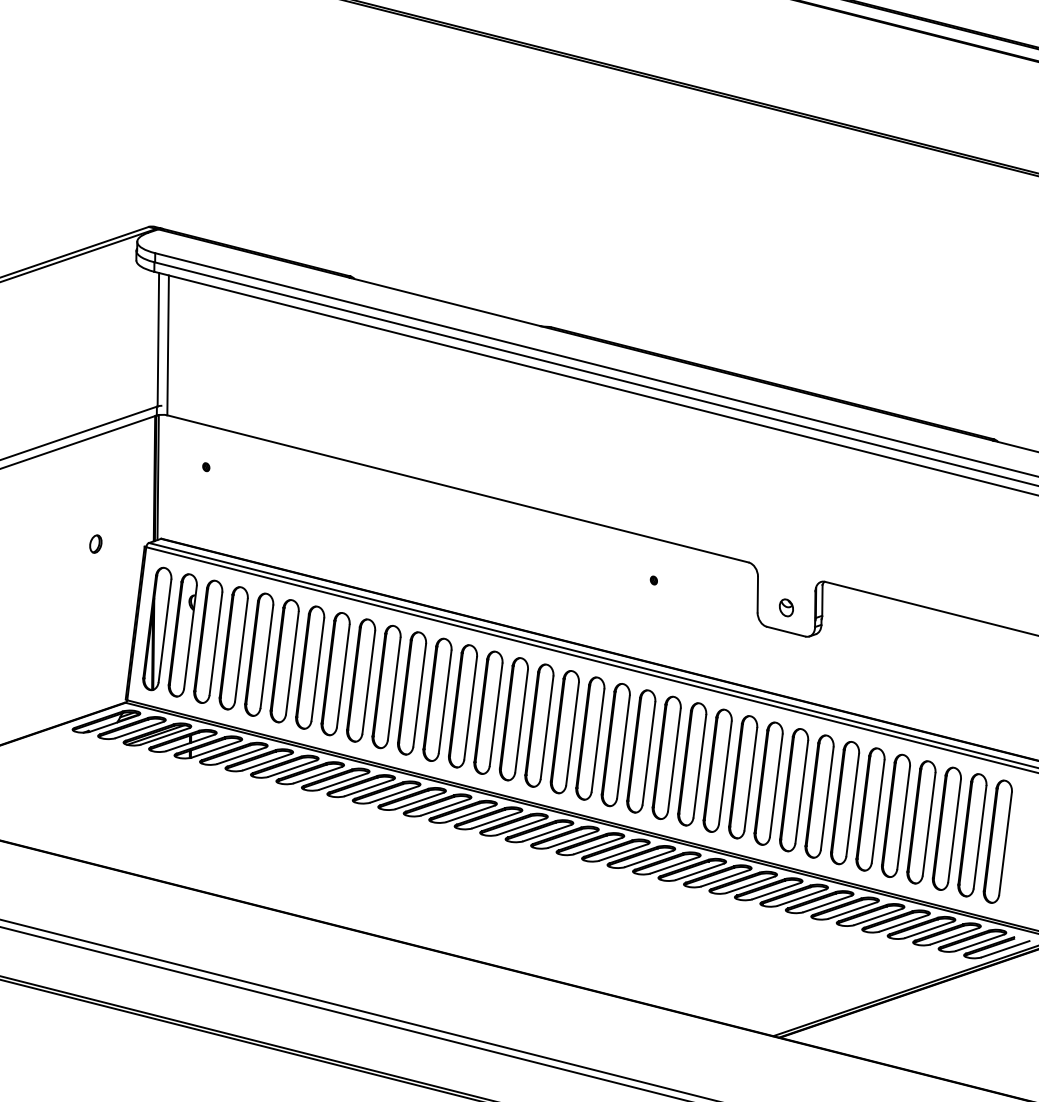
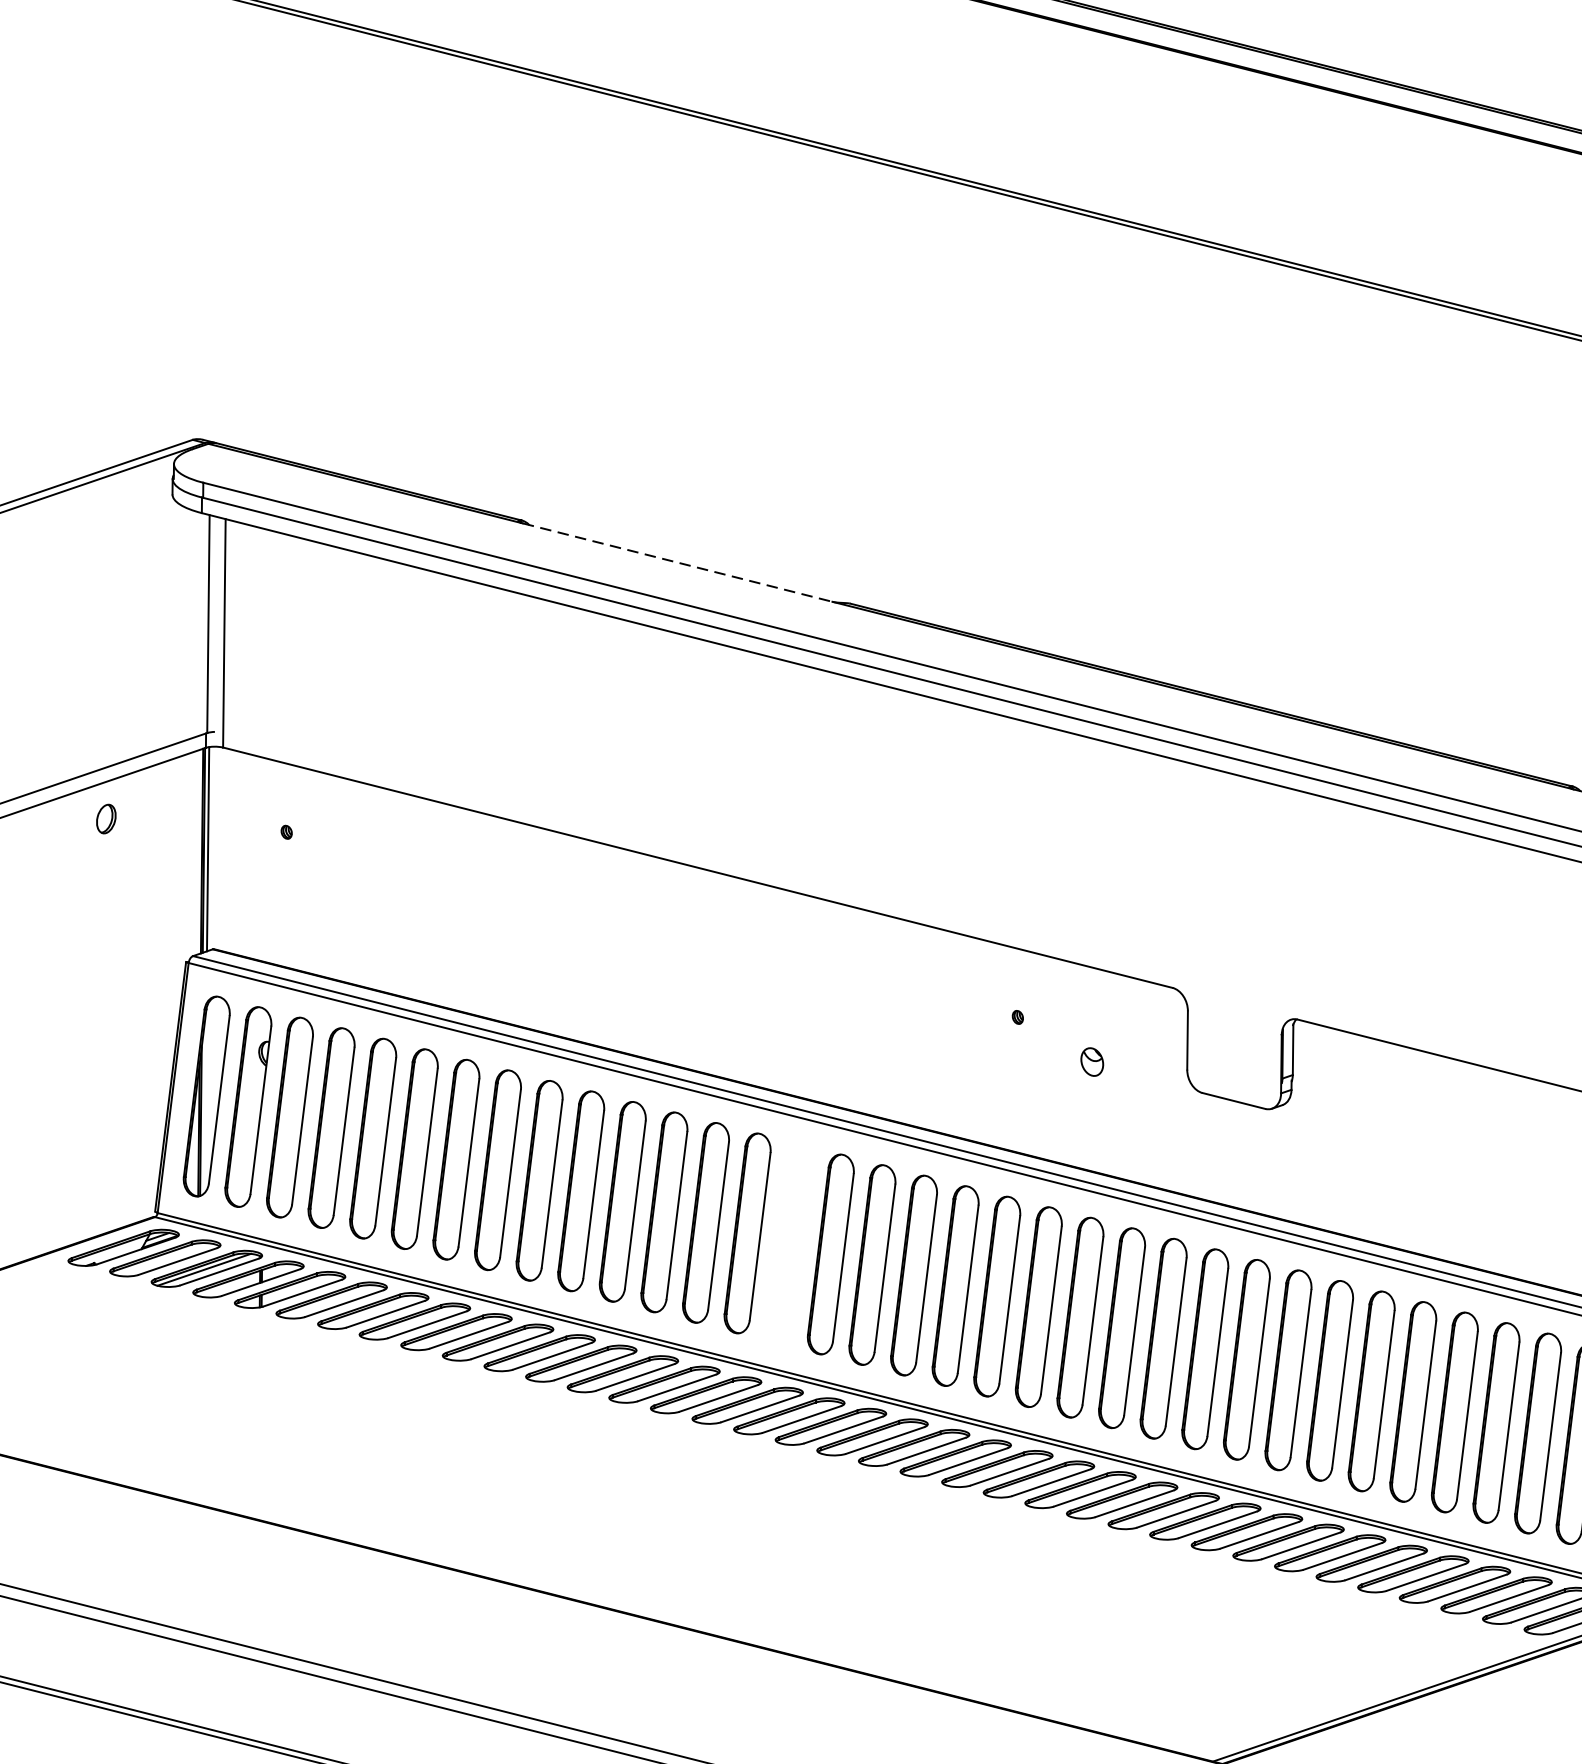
line: (445, 302) -> (677, 563), solid -> dashed
part: (95, 543) -> (105, 818), moved
part: (786, 607) -> (1092, 1061), moved
part: (513, 719) -> (788, 1244), removed

